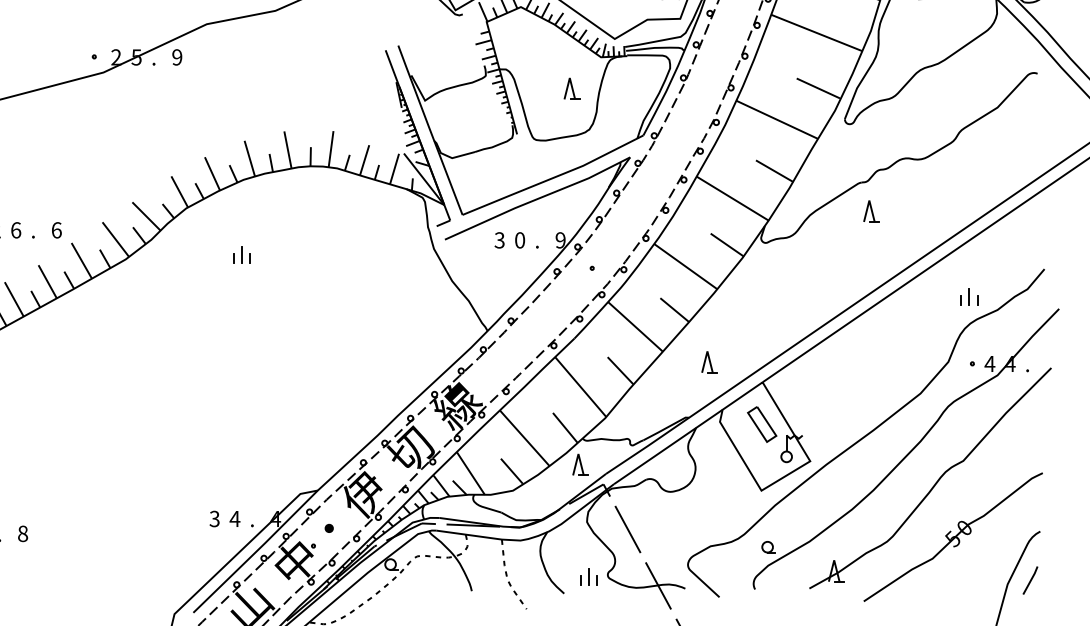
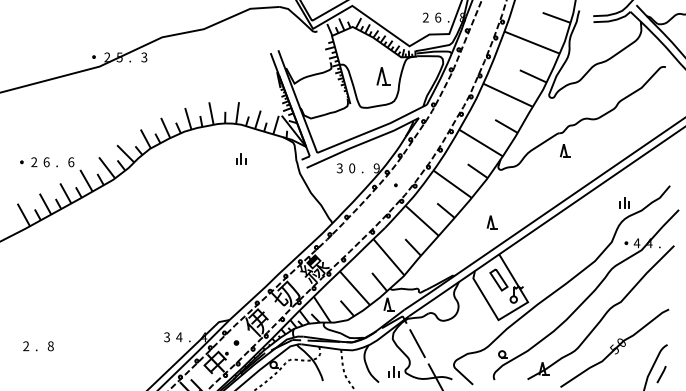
text: (177, 57) -> (144, 57), 9 -> 3
part: (571, 88) -> (383, 76), size x1.4
part: (241, 253) -> (241, 158), moved
part: (708, 362) -> (491, 222), moved

